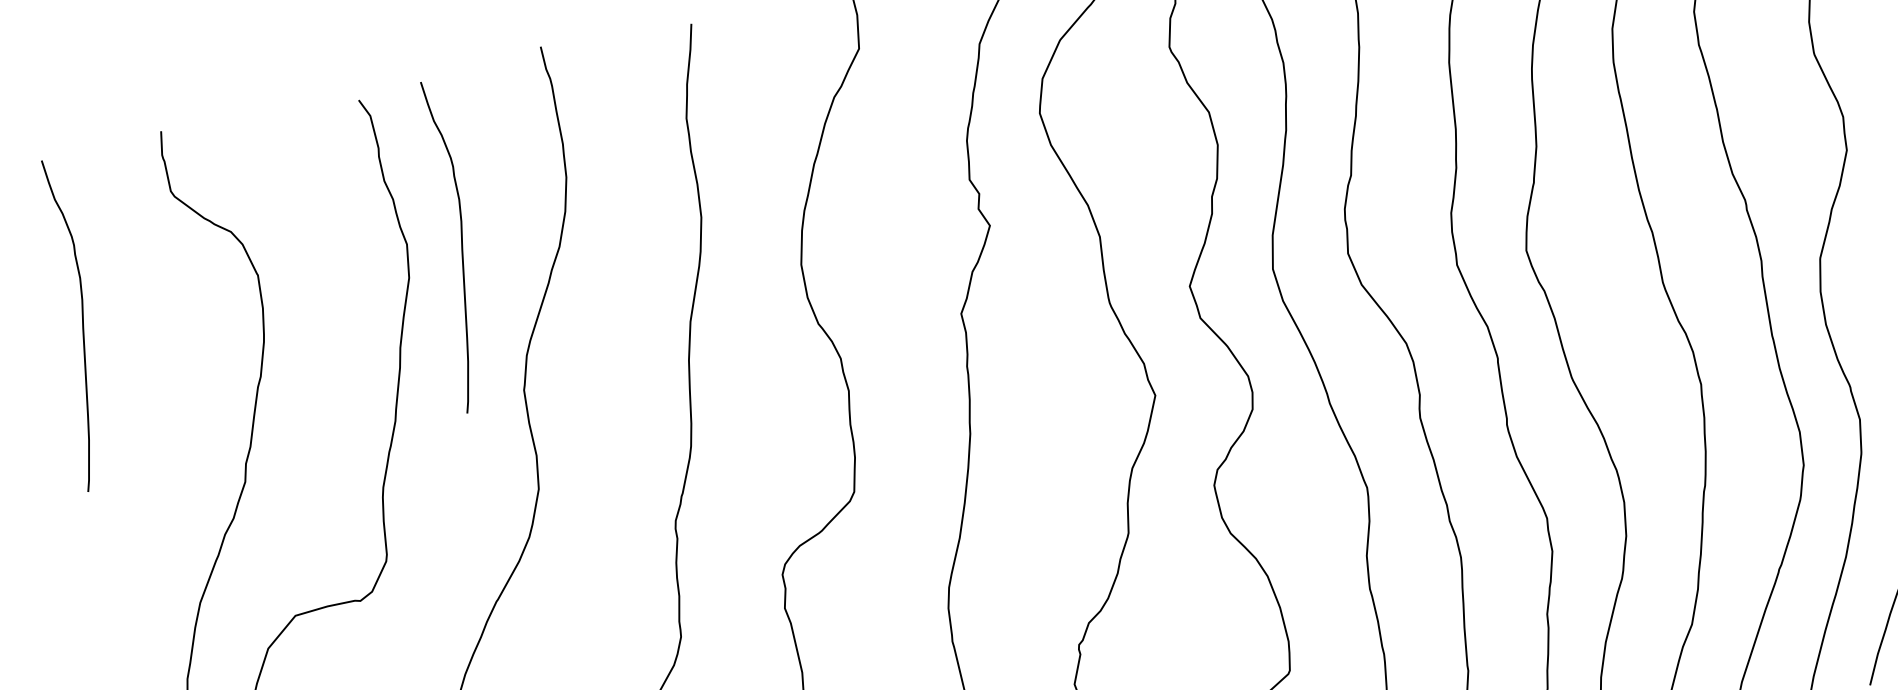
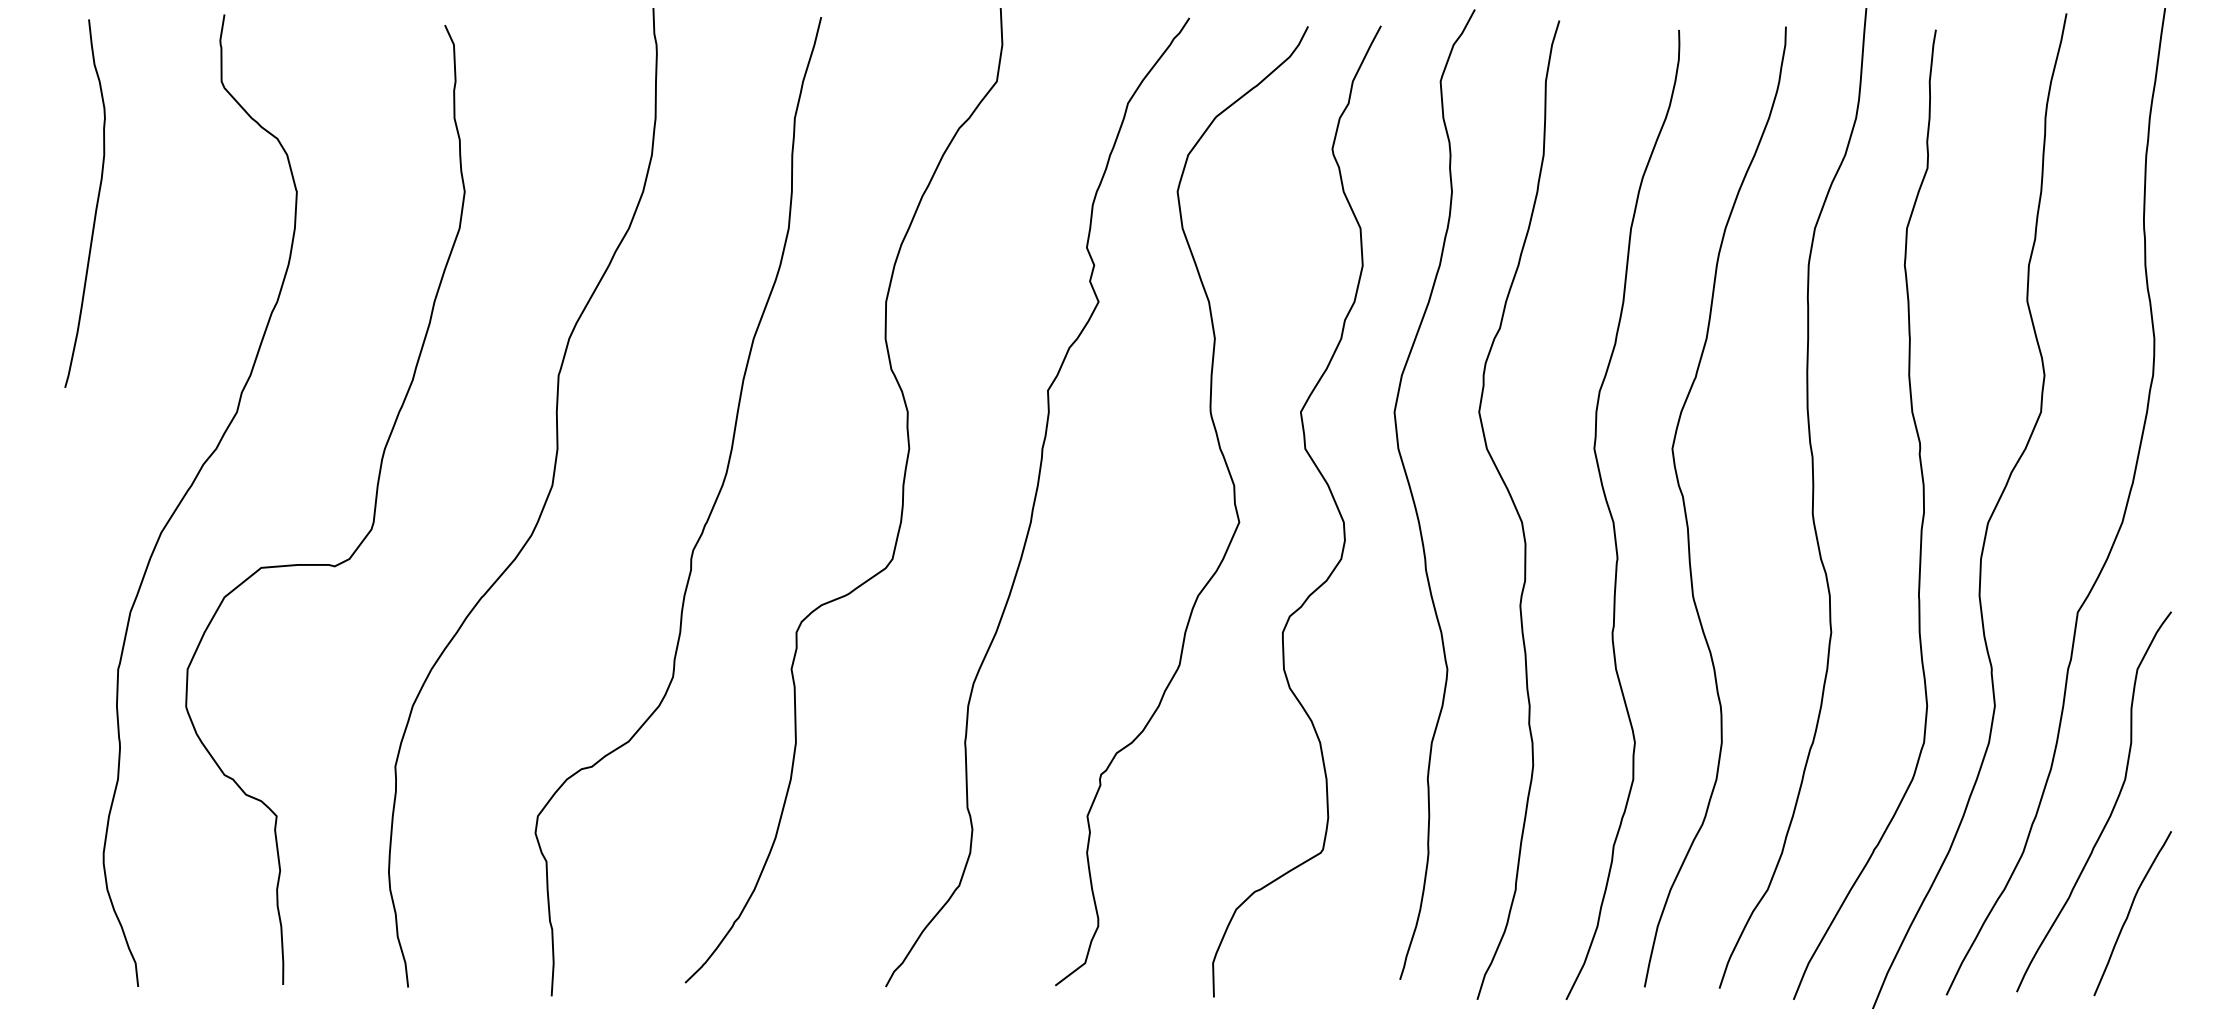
curve: (461, 247) -> (522, 207), removed

